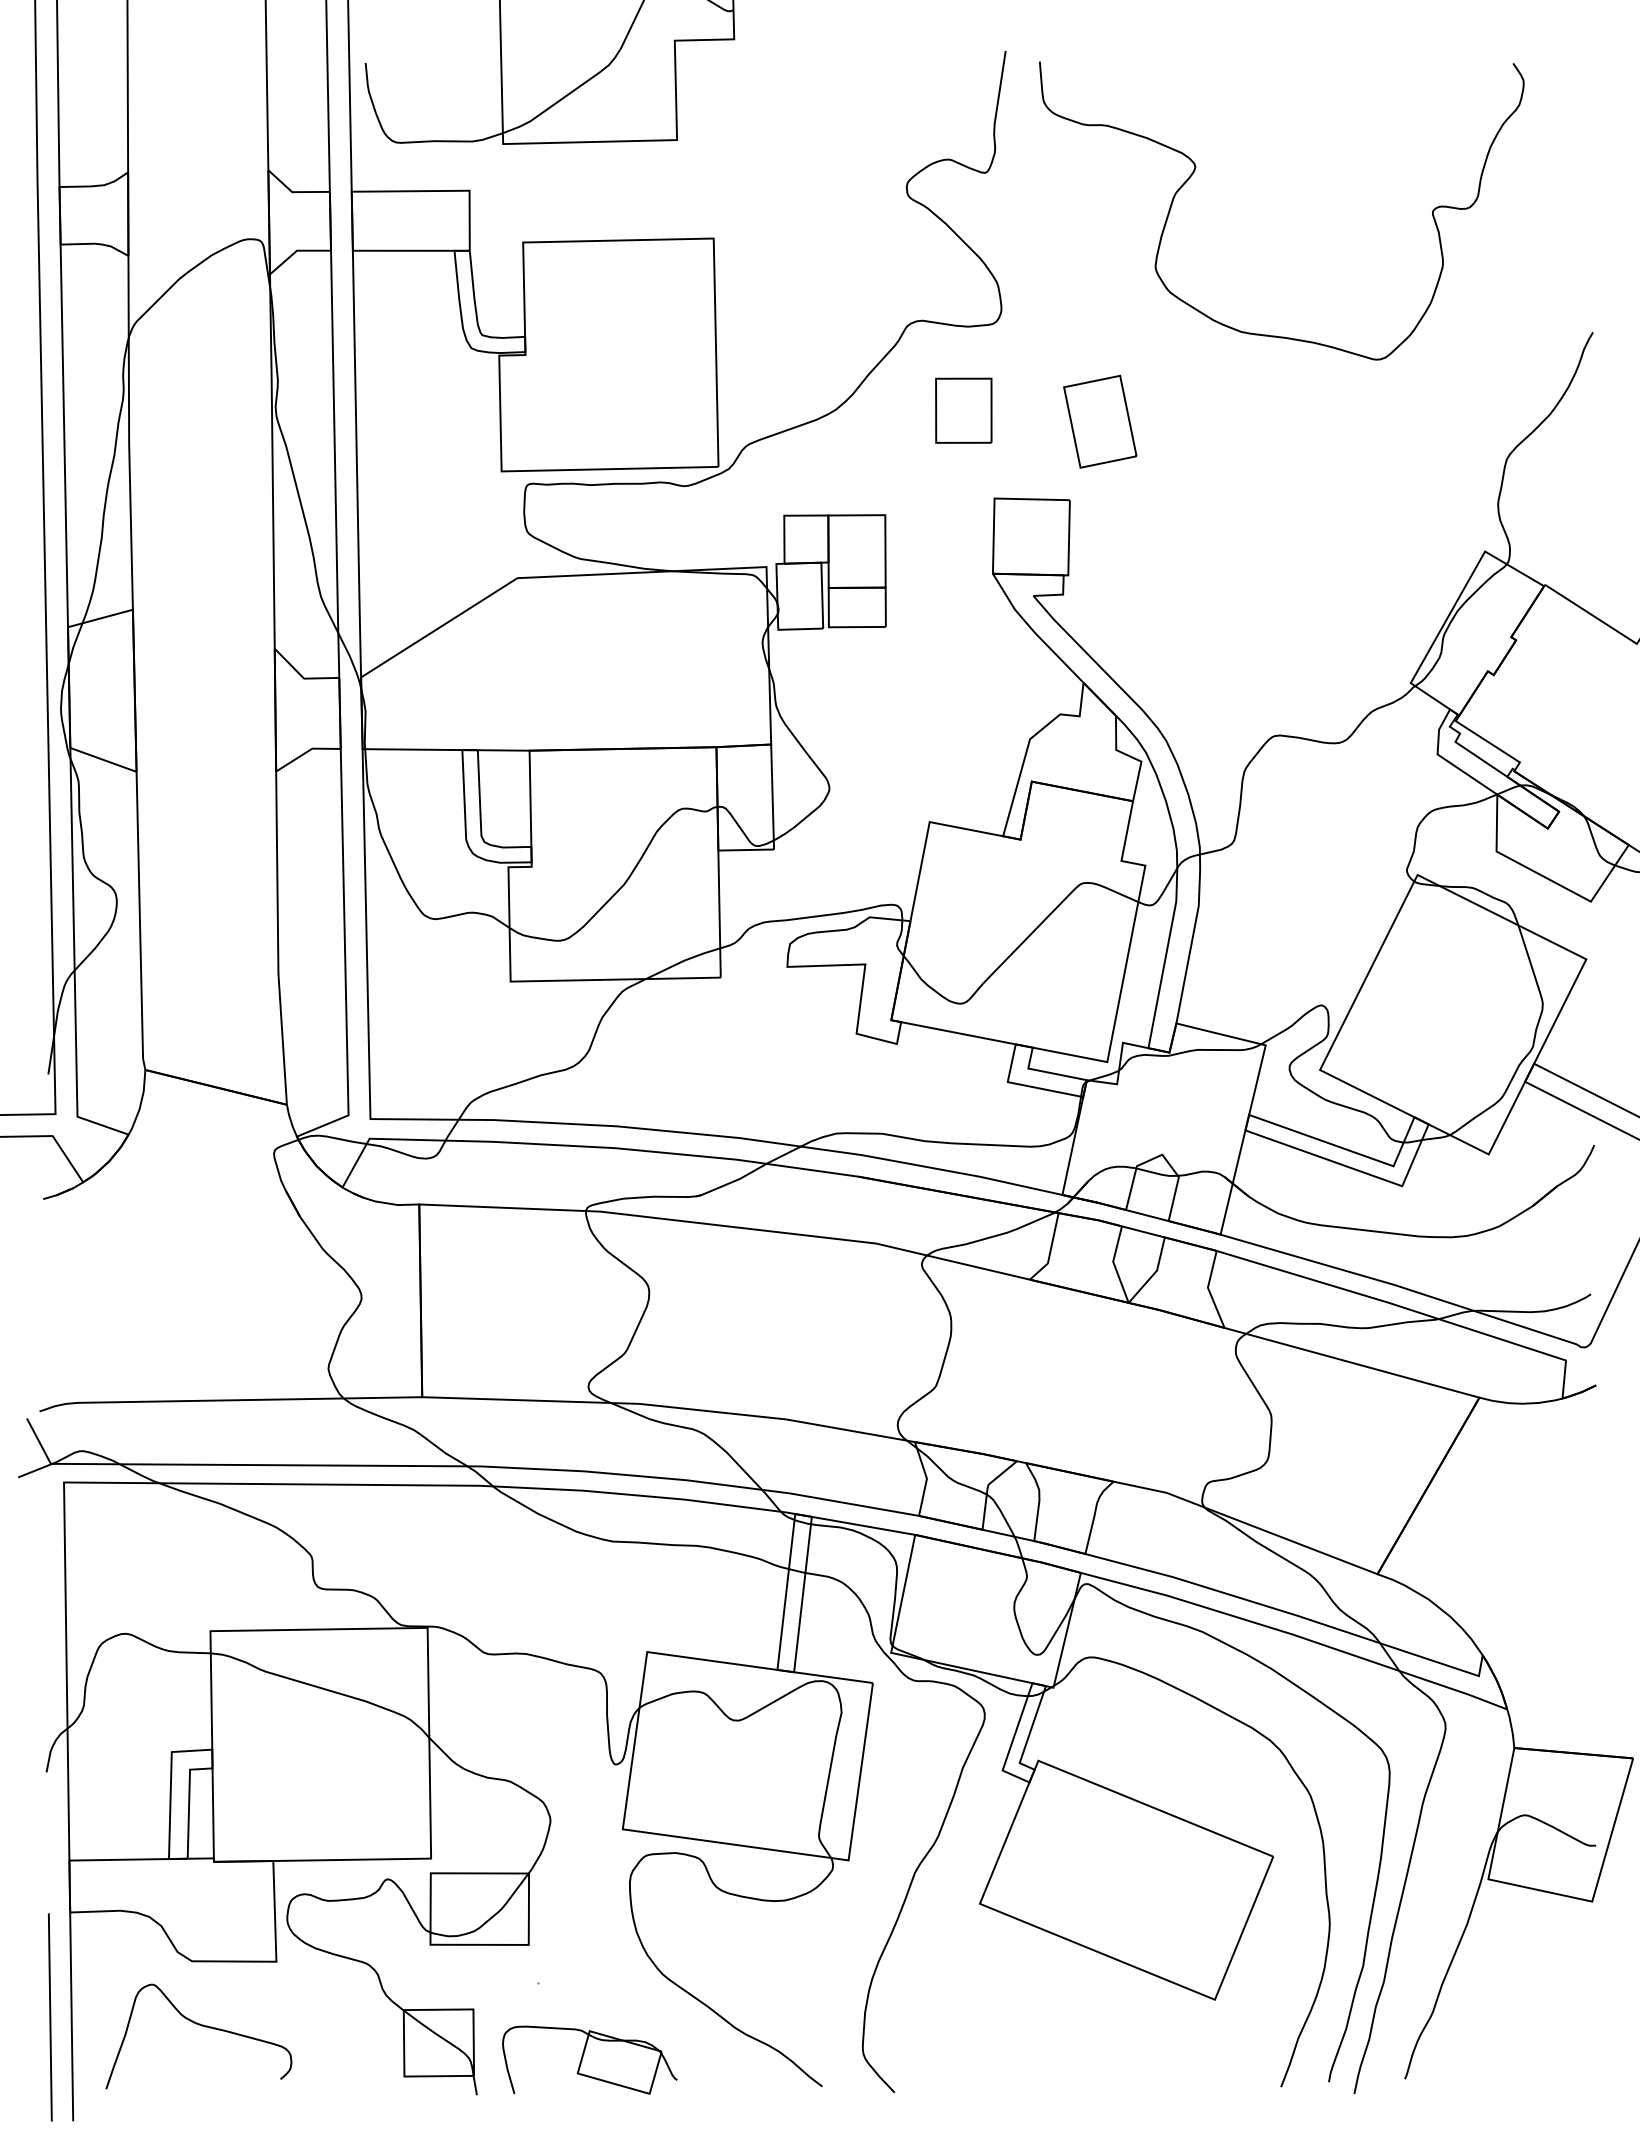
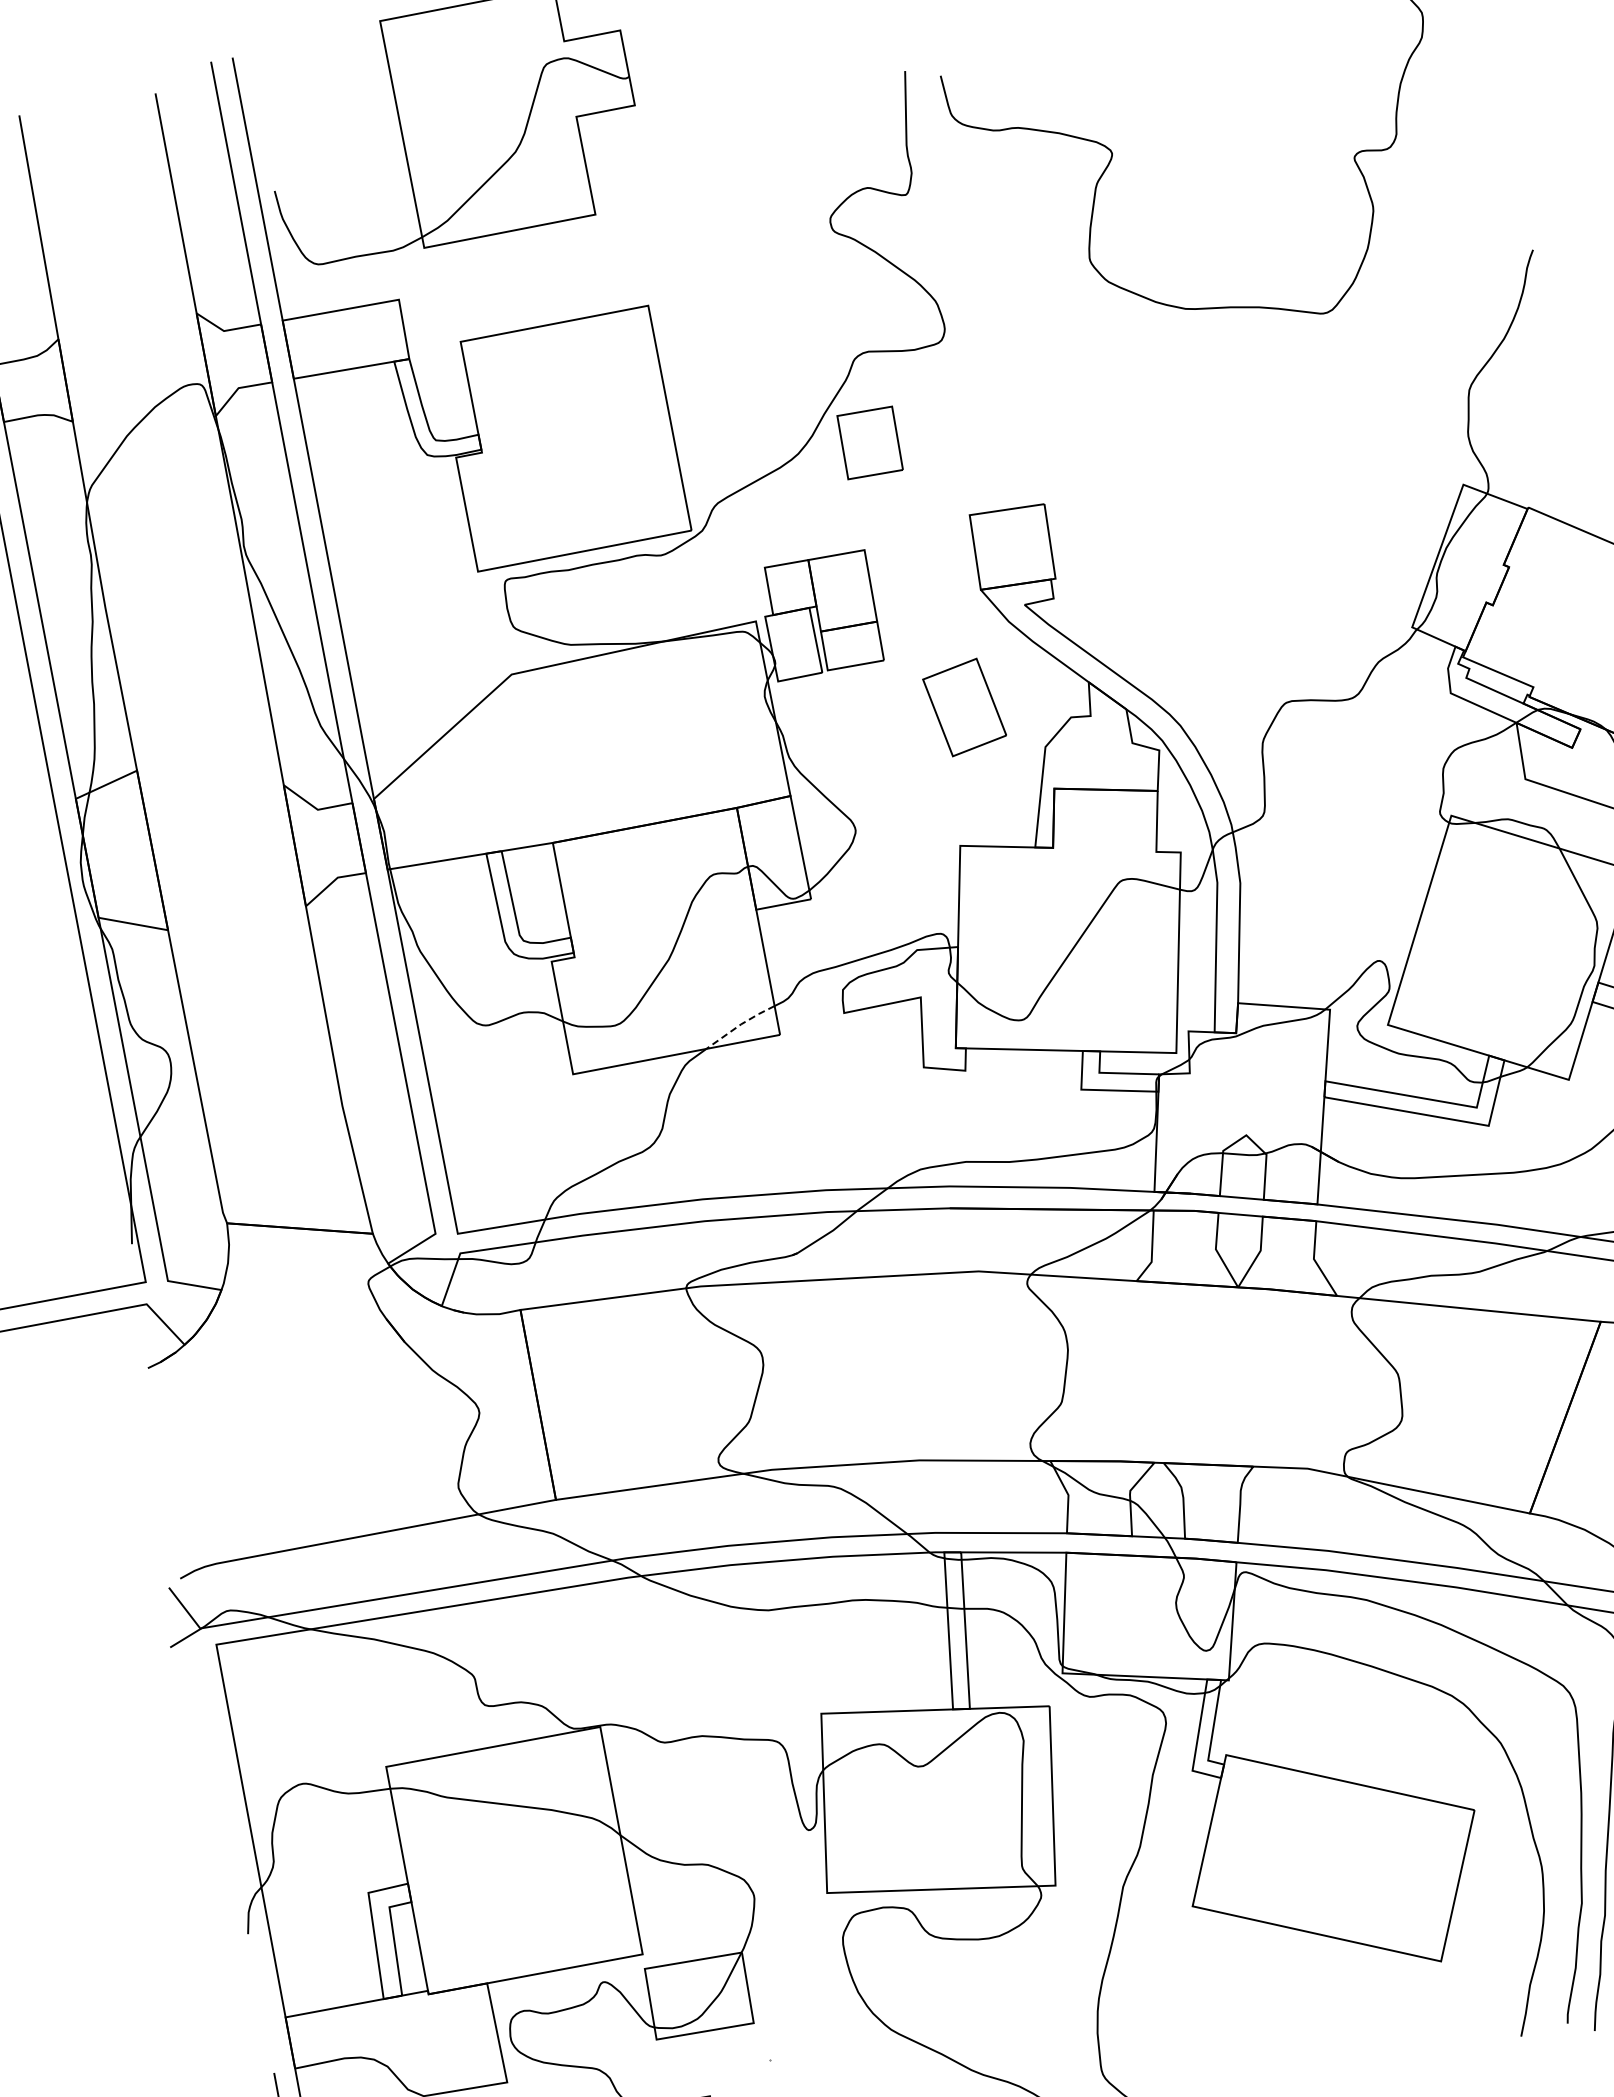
part: (963, 410) -> (869, 442), moved
part: (1100, 421) -> (964, 707), moved
line: (683, 961) -> (740, 1025), solid -> dashed

